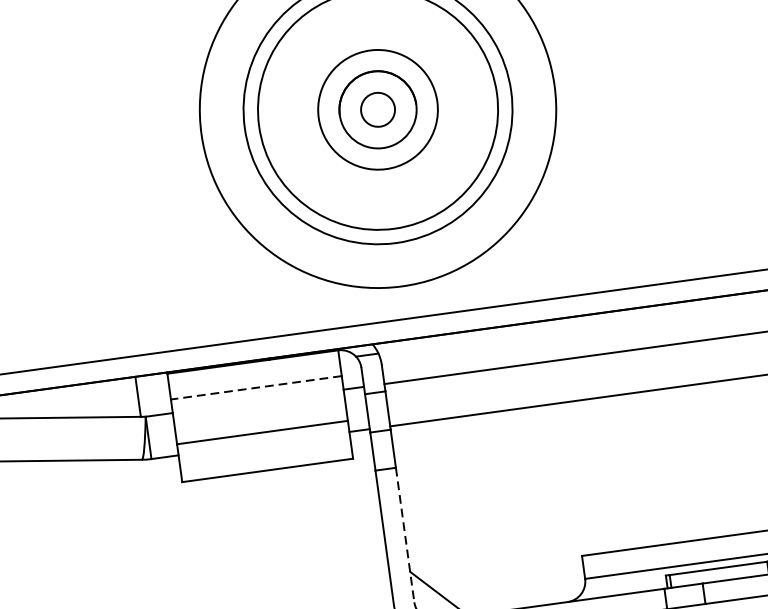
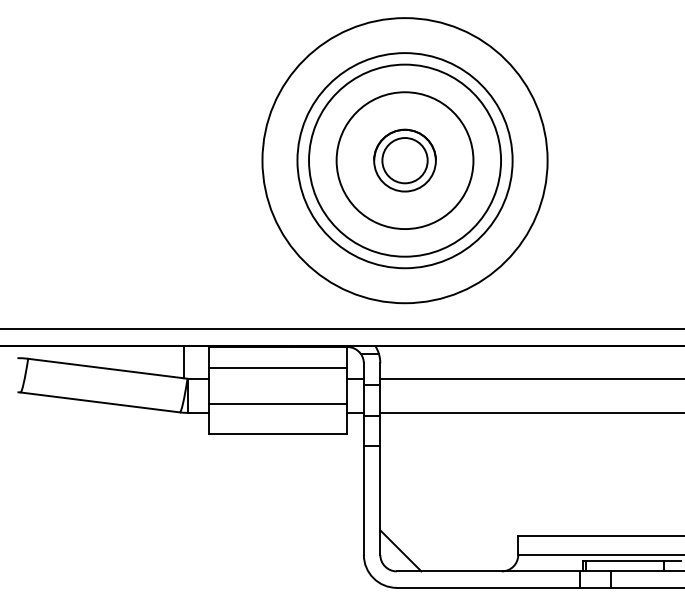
circle: (377, 109) -> (404, 160), size x1.43
circle: (377, 109) -> (404, 160), size x1.67
line: (256, 387) -> (278, 367), dashed -> solid
line: (405, 536) -> (380, 501), dashed -> solid

